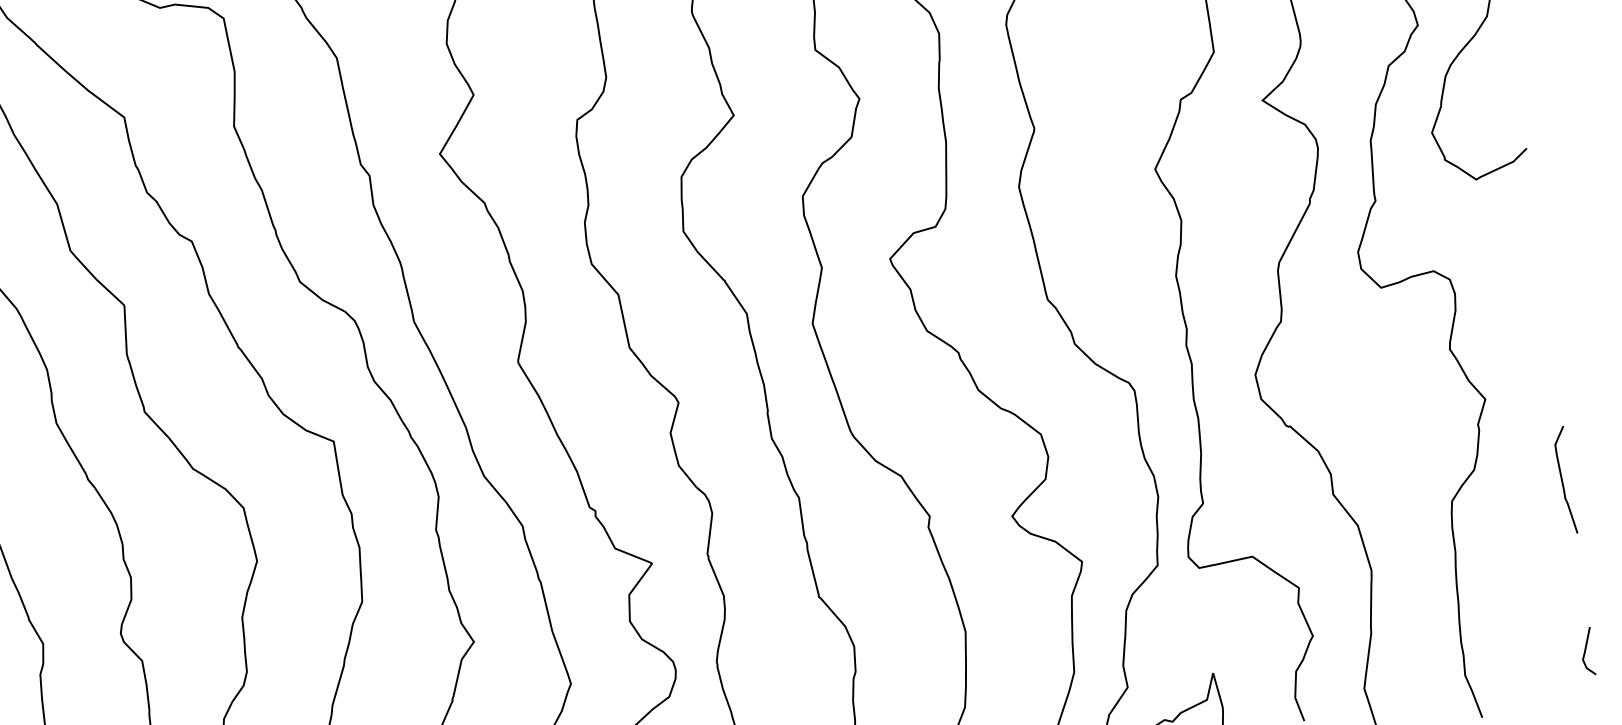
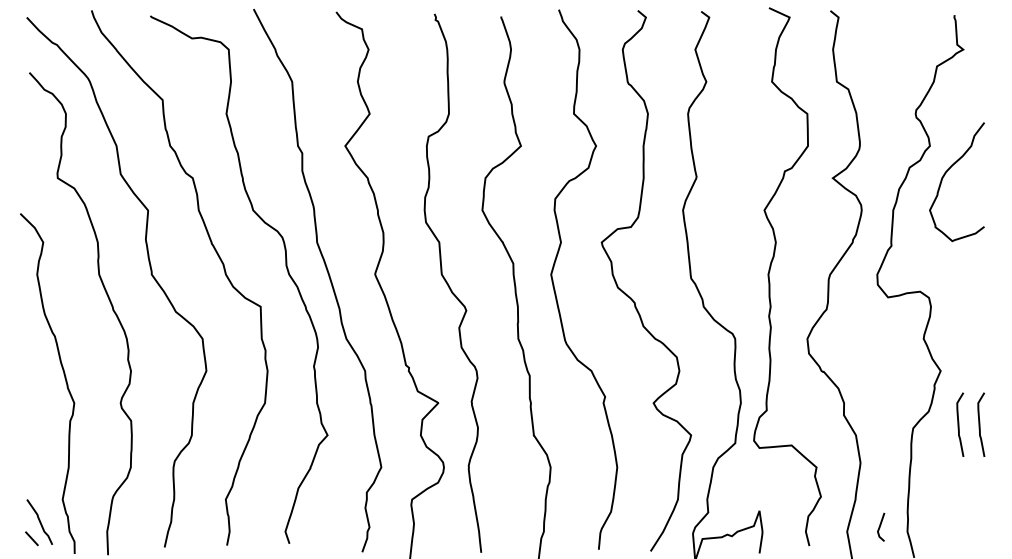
curve: (1528, 484) -> (959, 424), added
line: (1587, 648) -> (881, 525), moved

